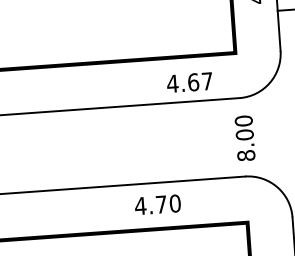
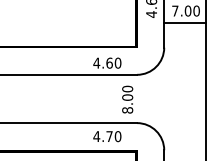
text: (206, 80) -> (117, 62), 4.67 -> 4.60
text: (244, 138) -> (127, 99), moved
text: (158, 204) -> (107, 136), moved

